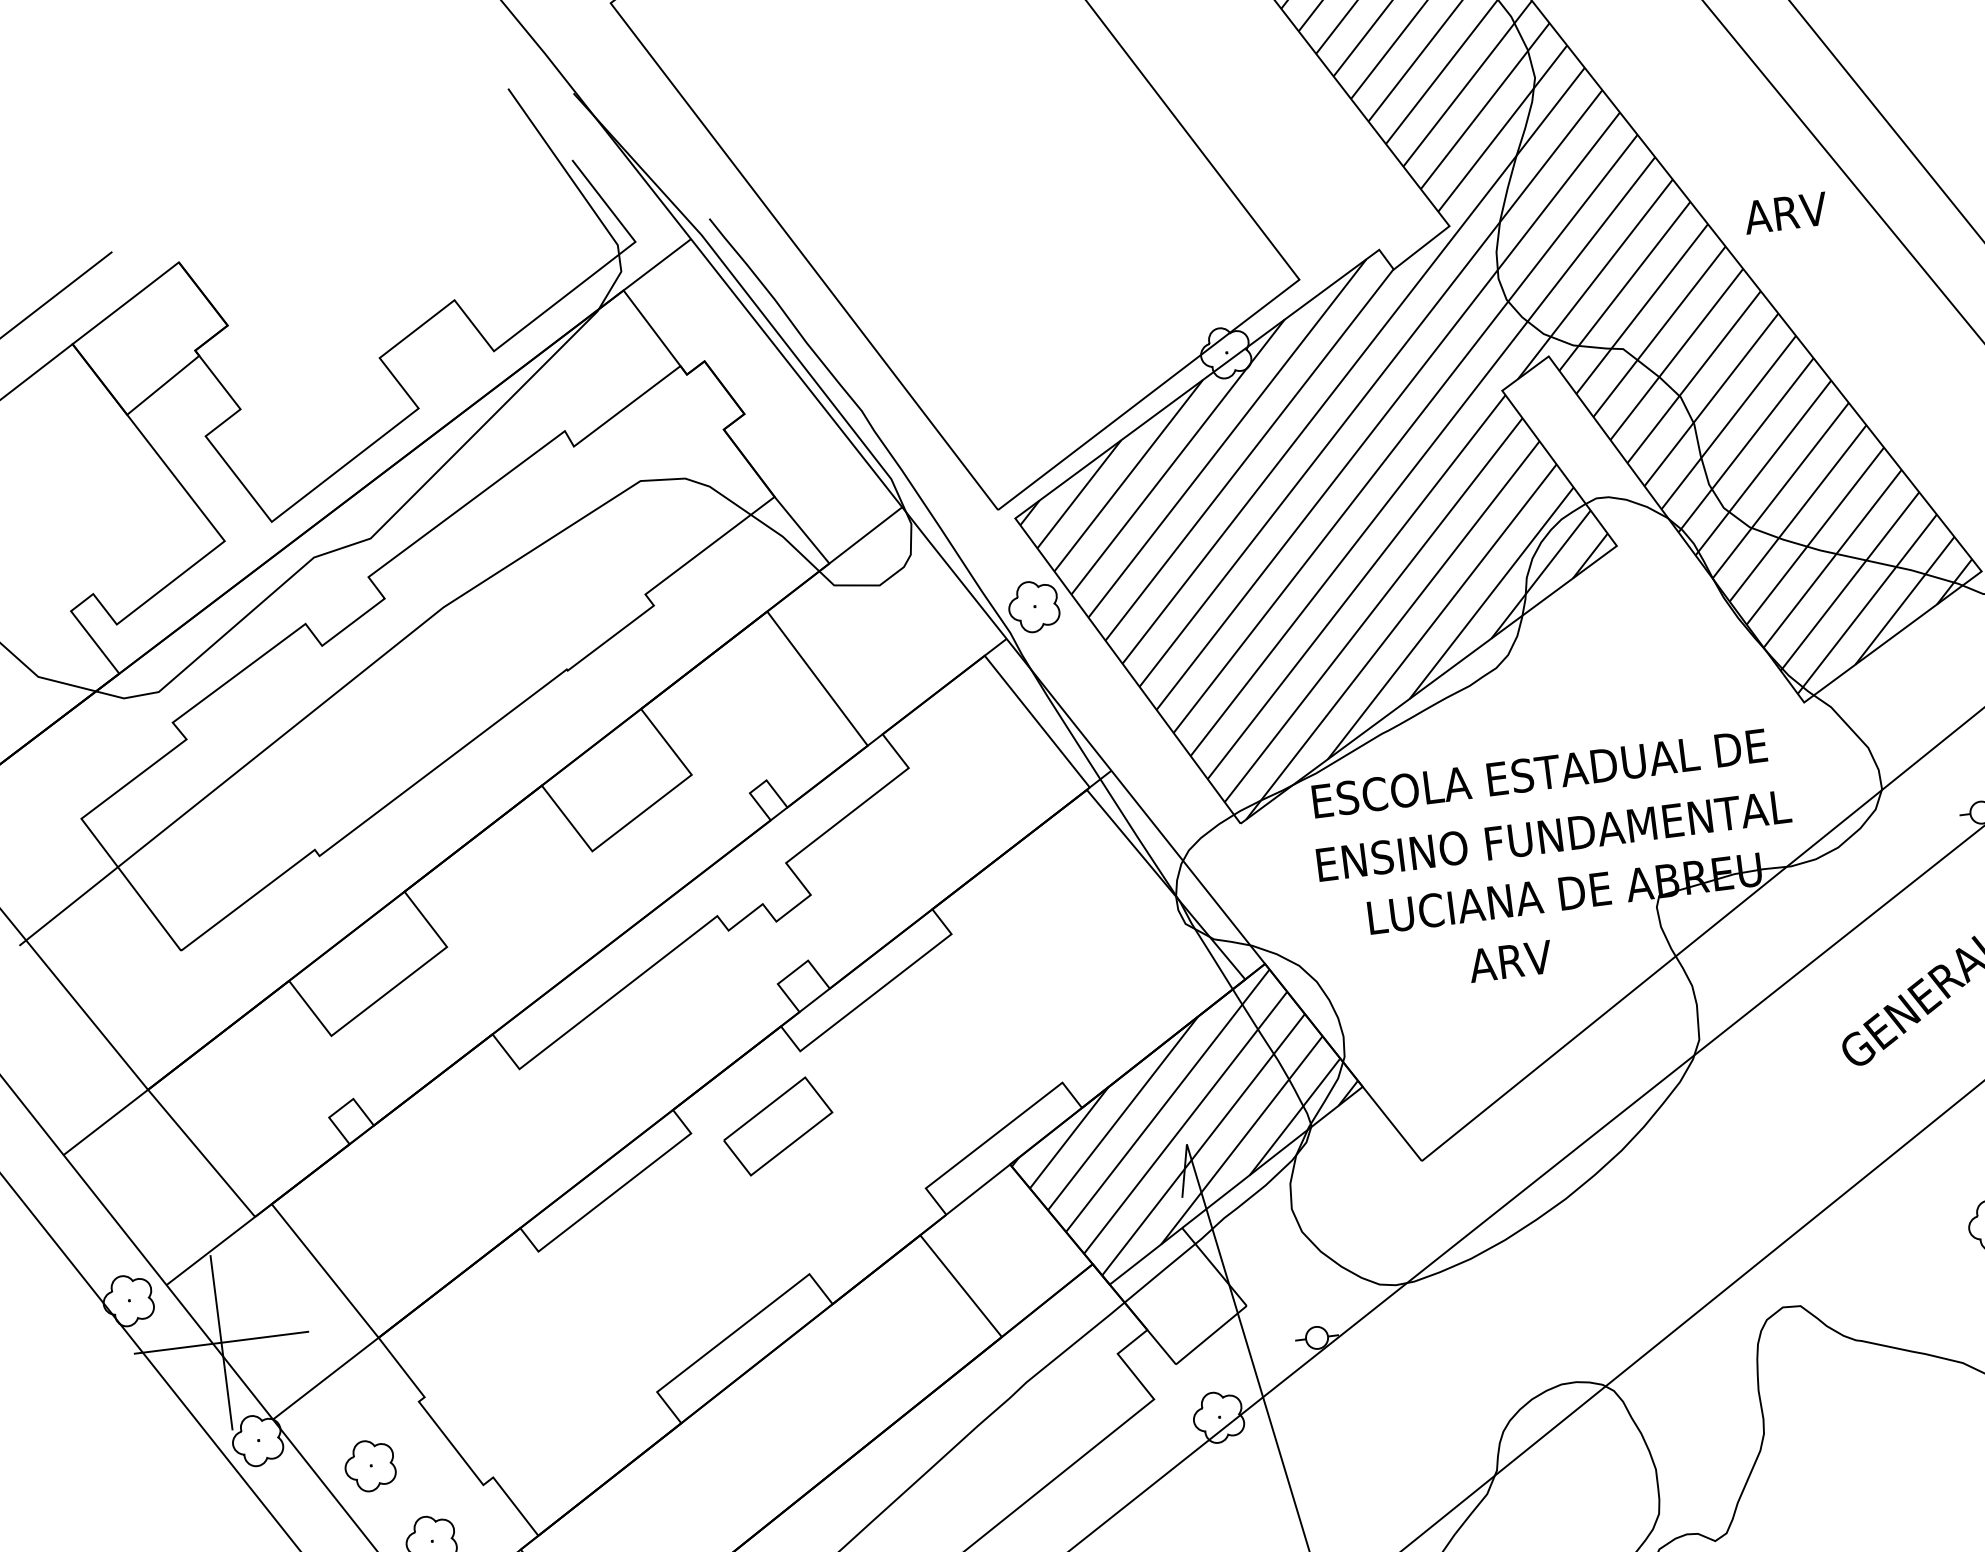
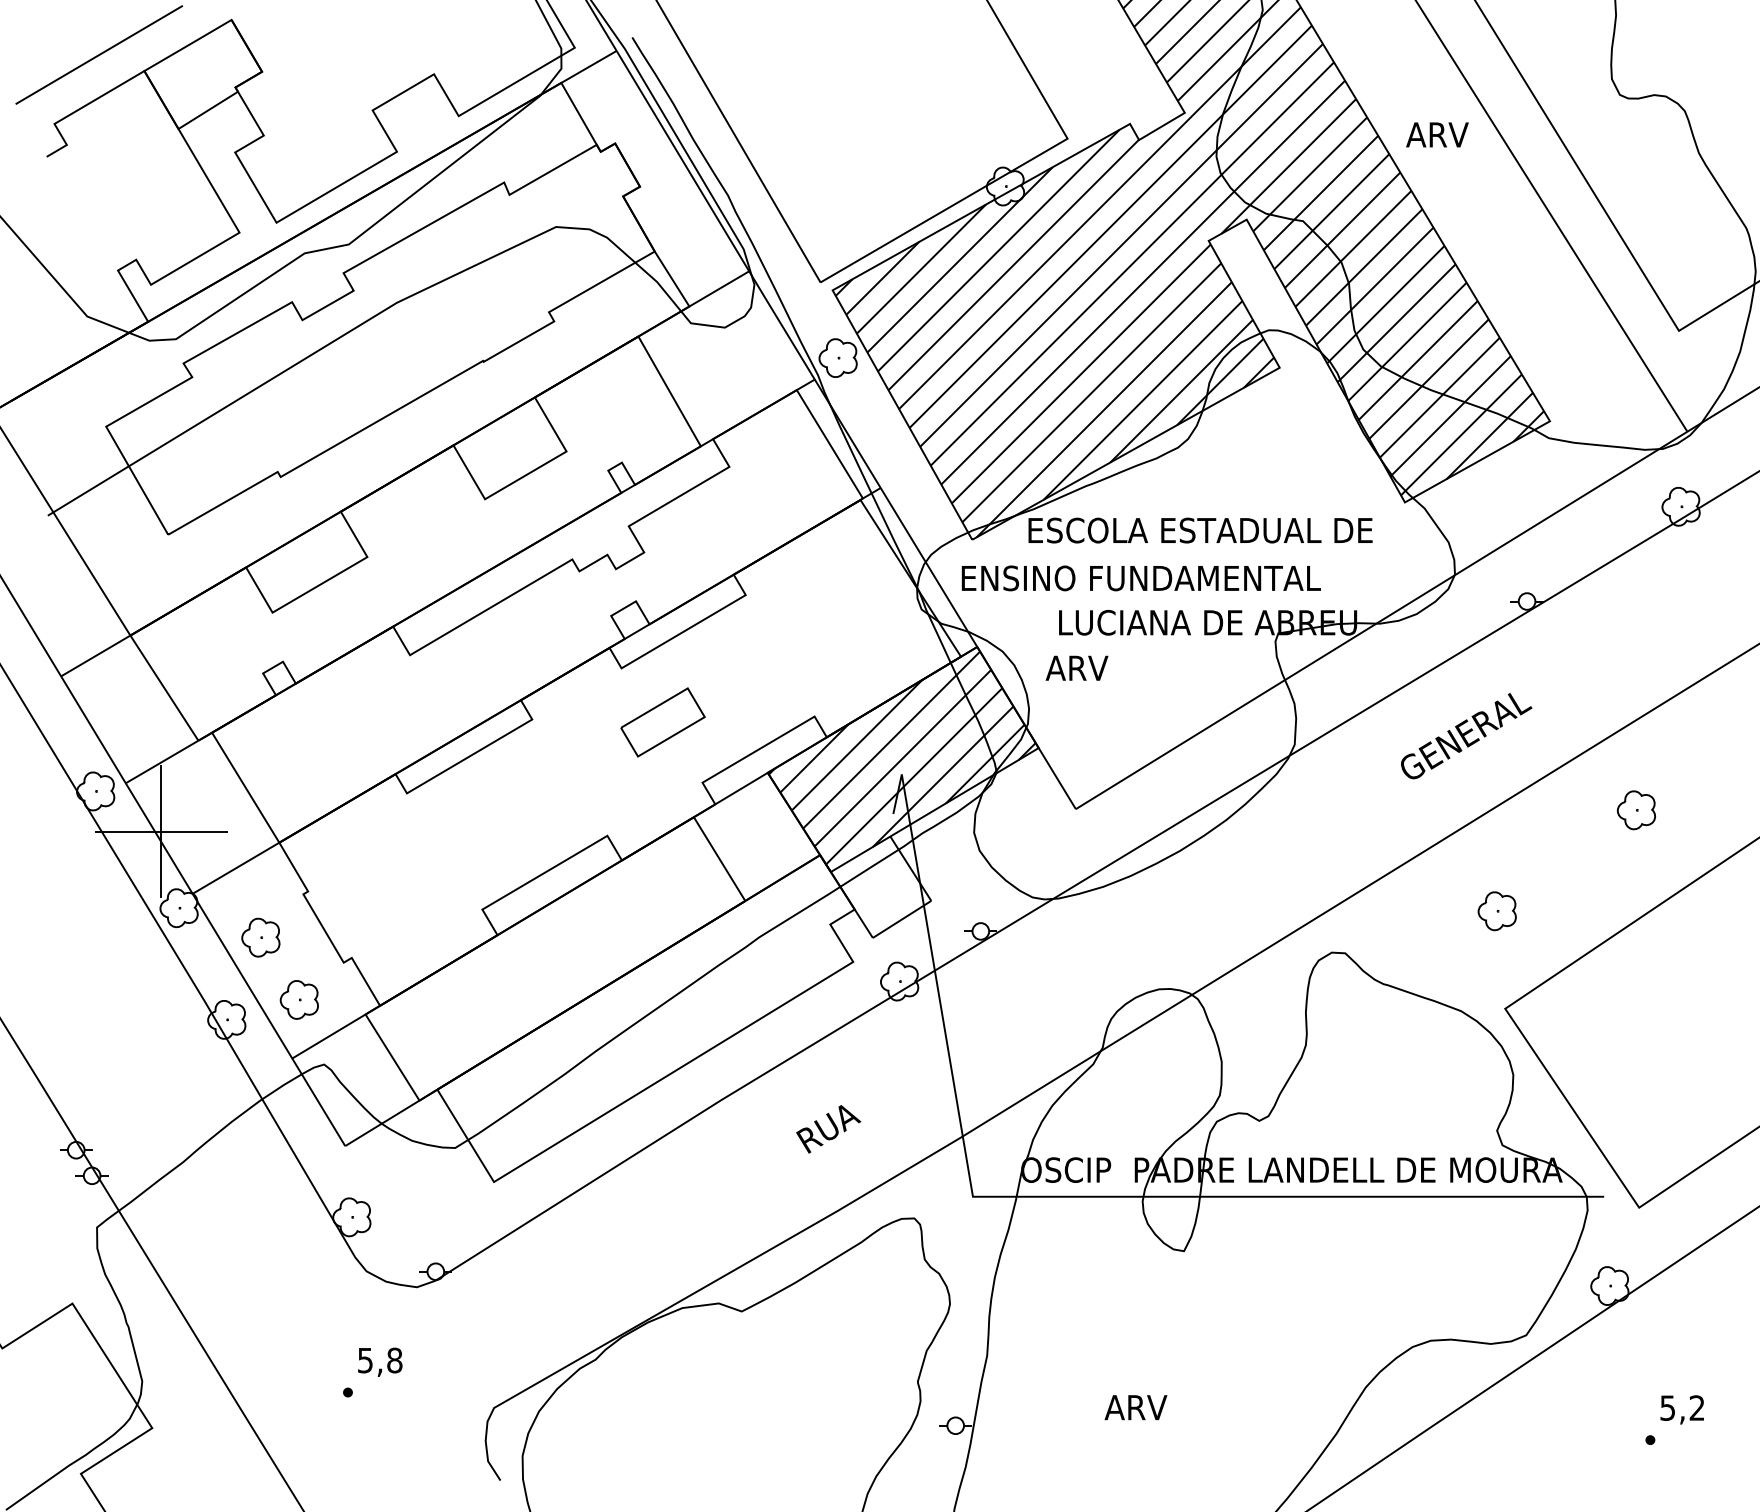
text: (1552, 835) -> (1140, 578), moved
text: (1509, 960) -> (1076, 667), moved
part: (777, 1126) -> (662, 722), moved

